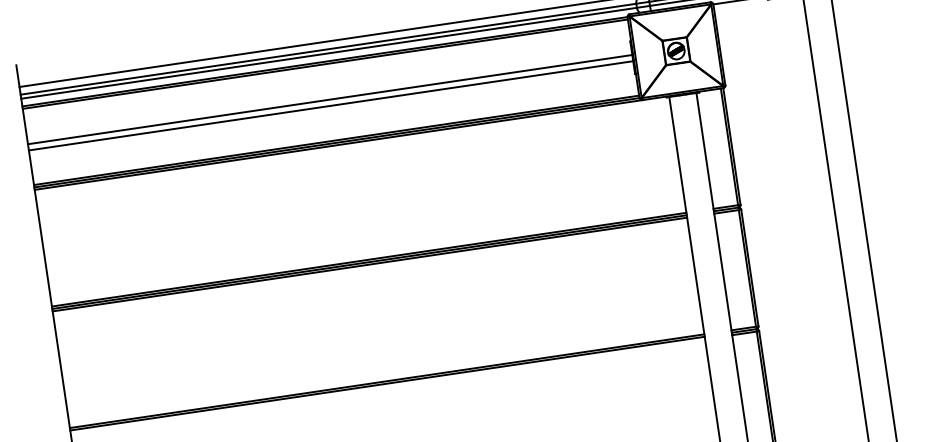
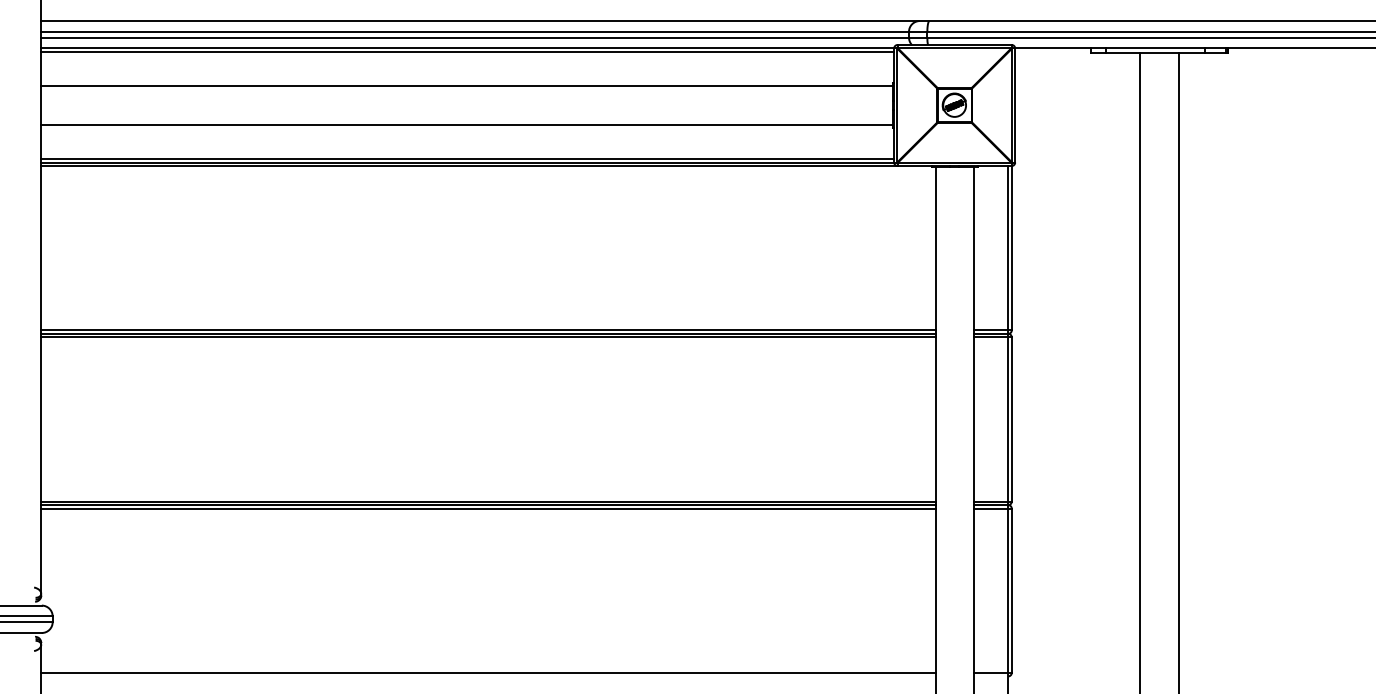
line: (330, 99) -> (467, 124), moved
line: (331, 105) -> (467, 86), moved
line: (387, 386) -> (488, 508), added

